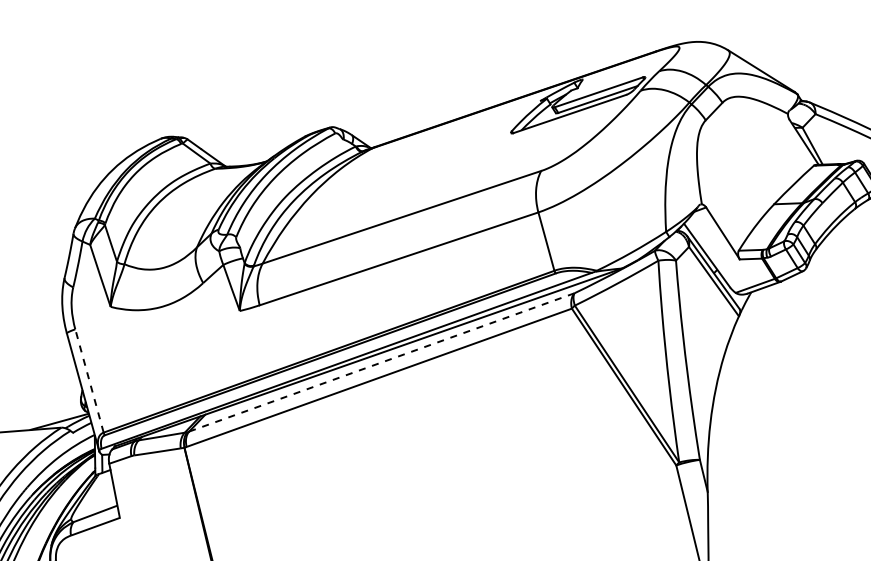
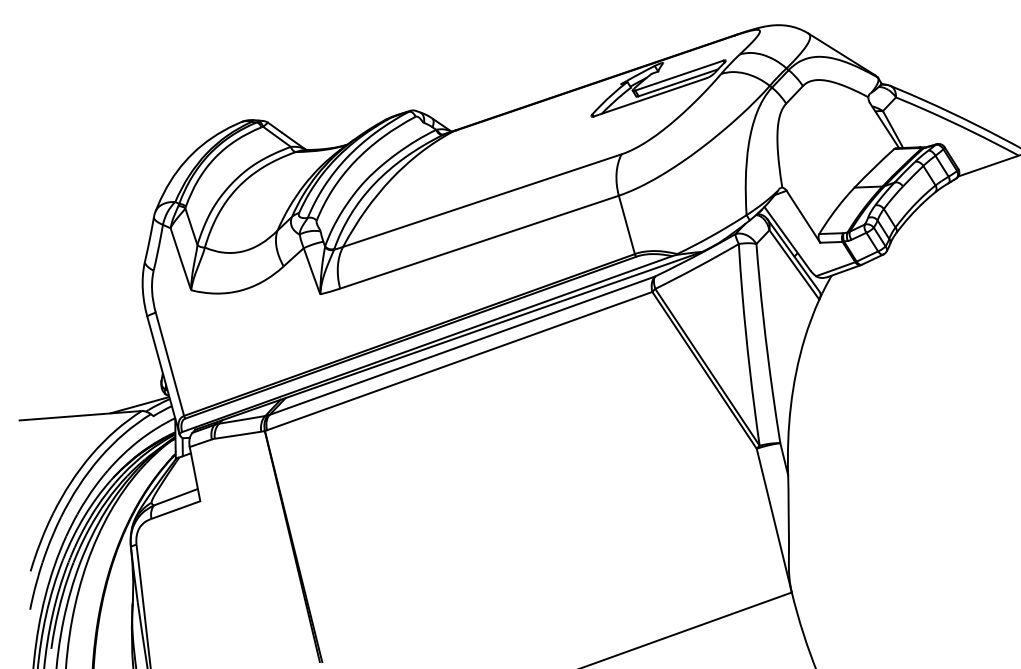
line: (382, 362) -> (462, 345), dashed -> solid
line: (89, 381) -> (169, 364), dashed -> solid

